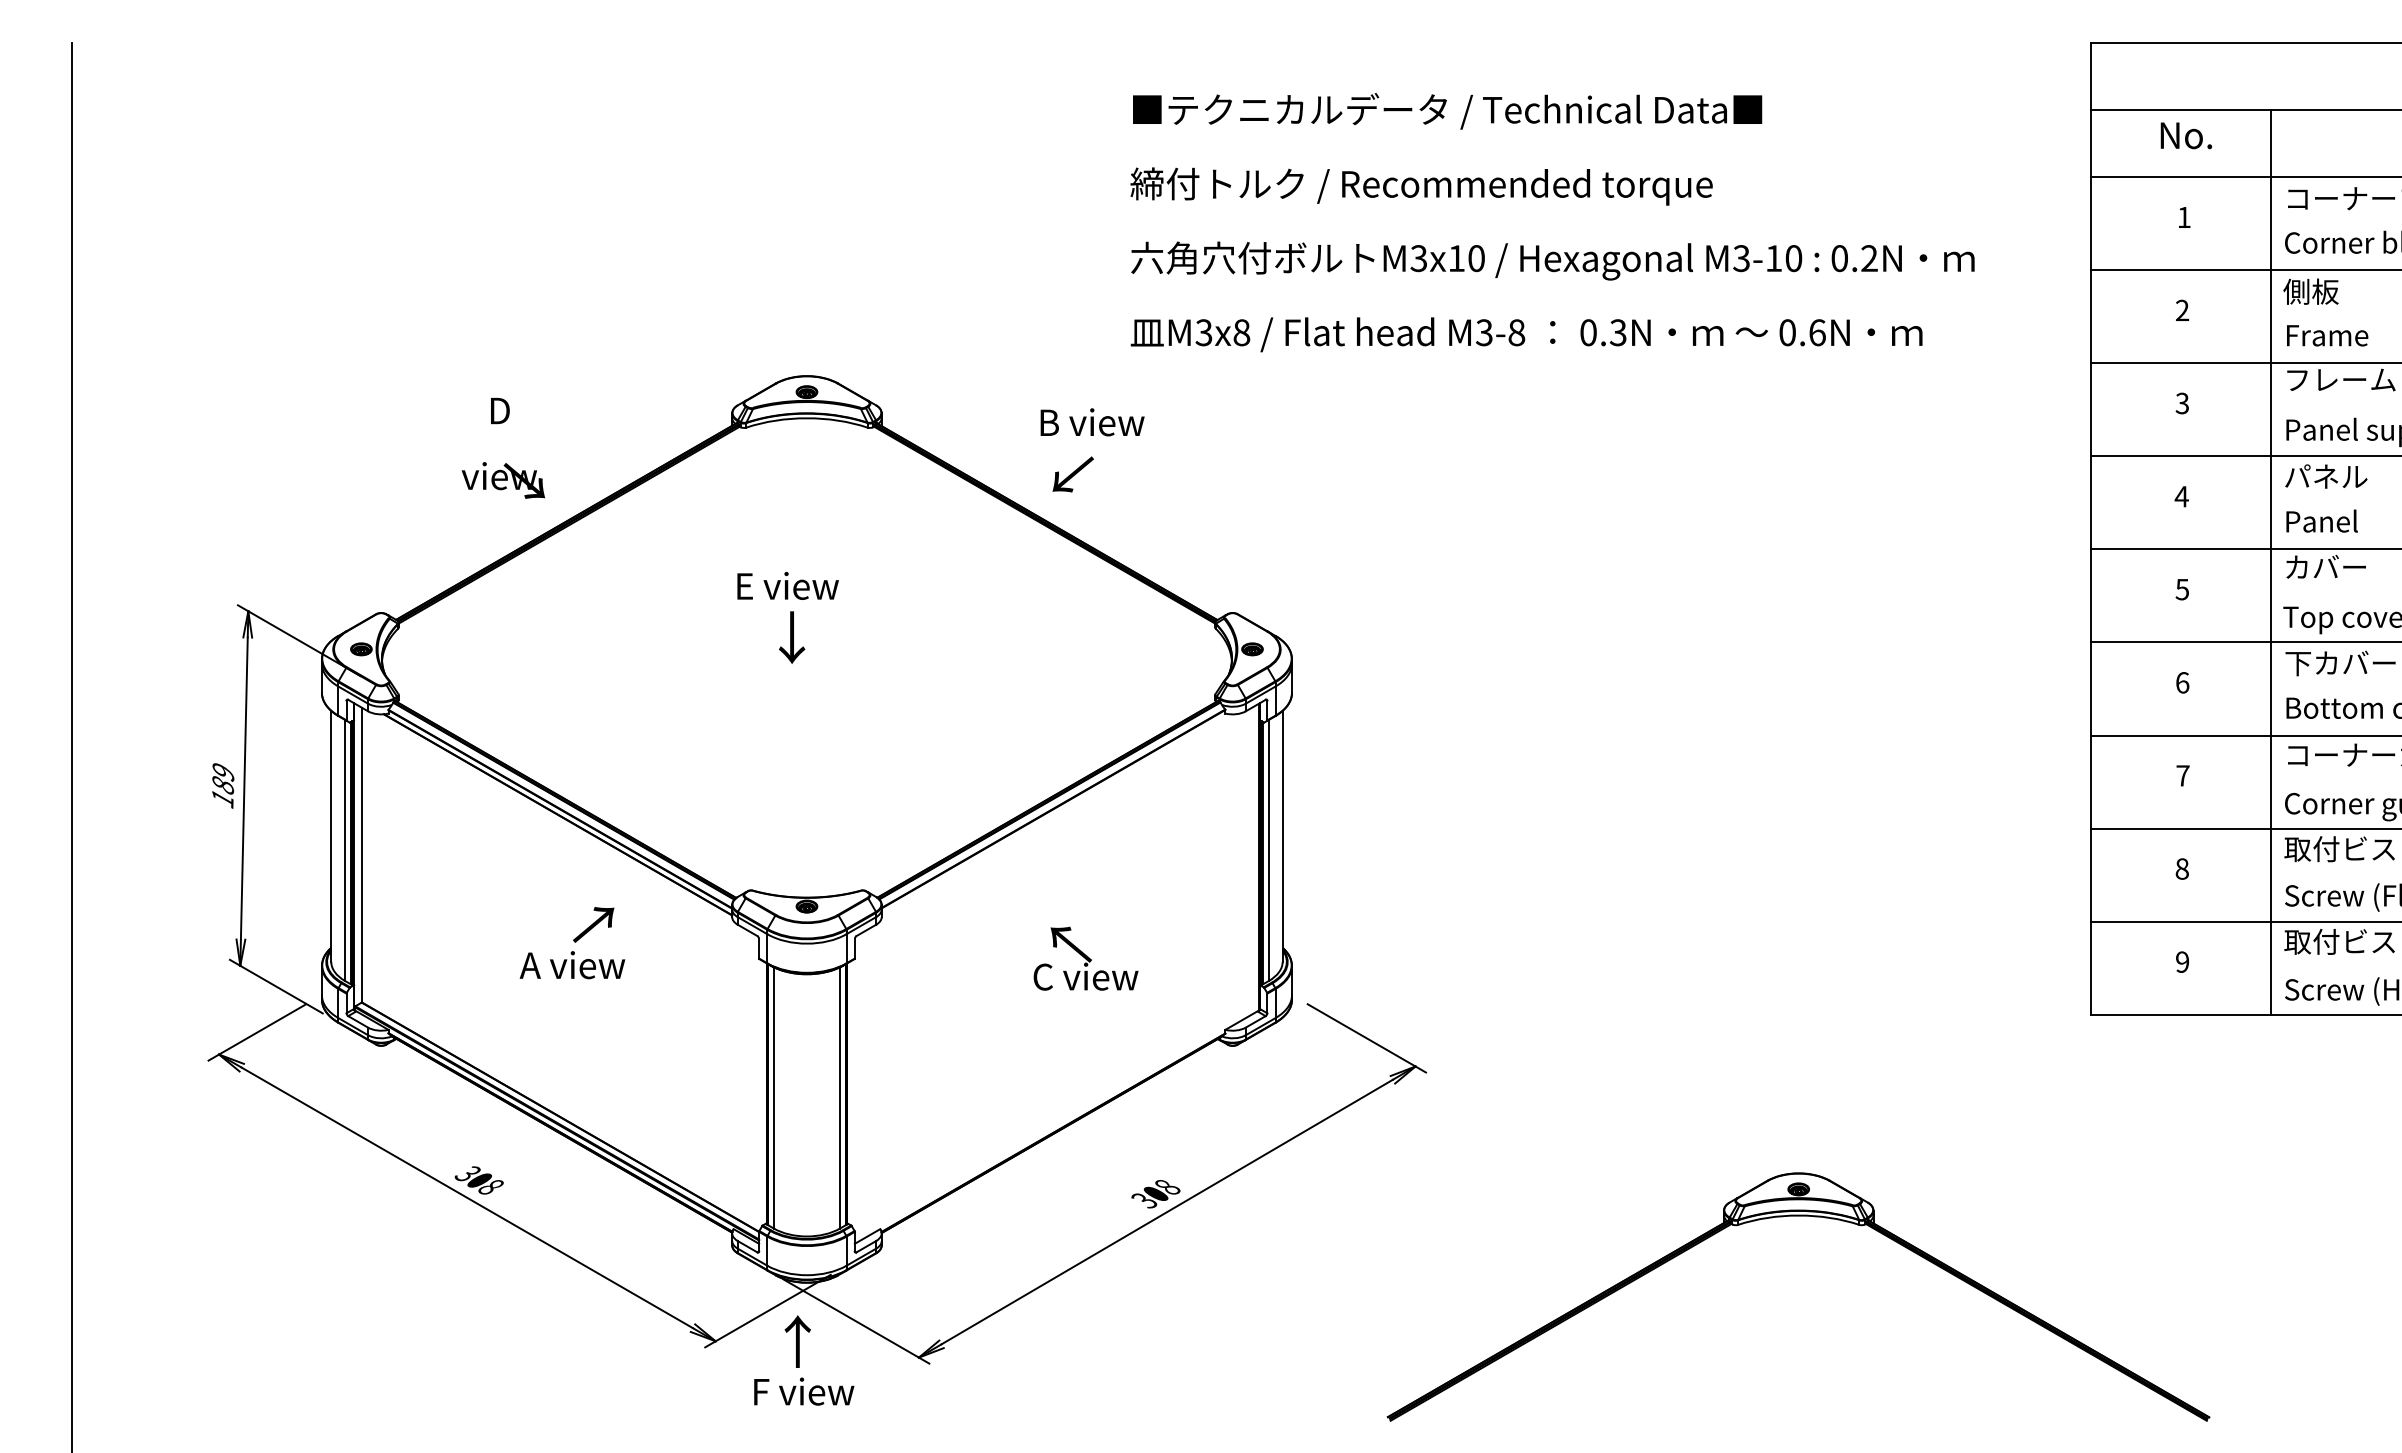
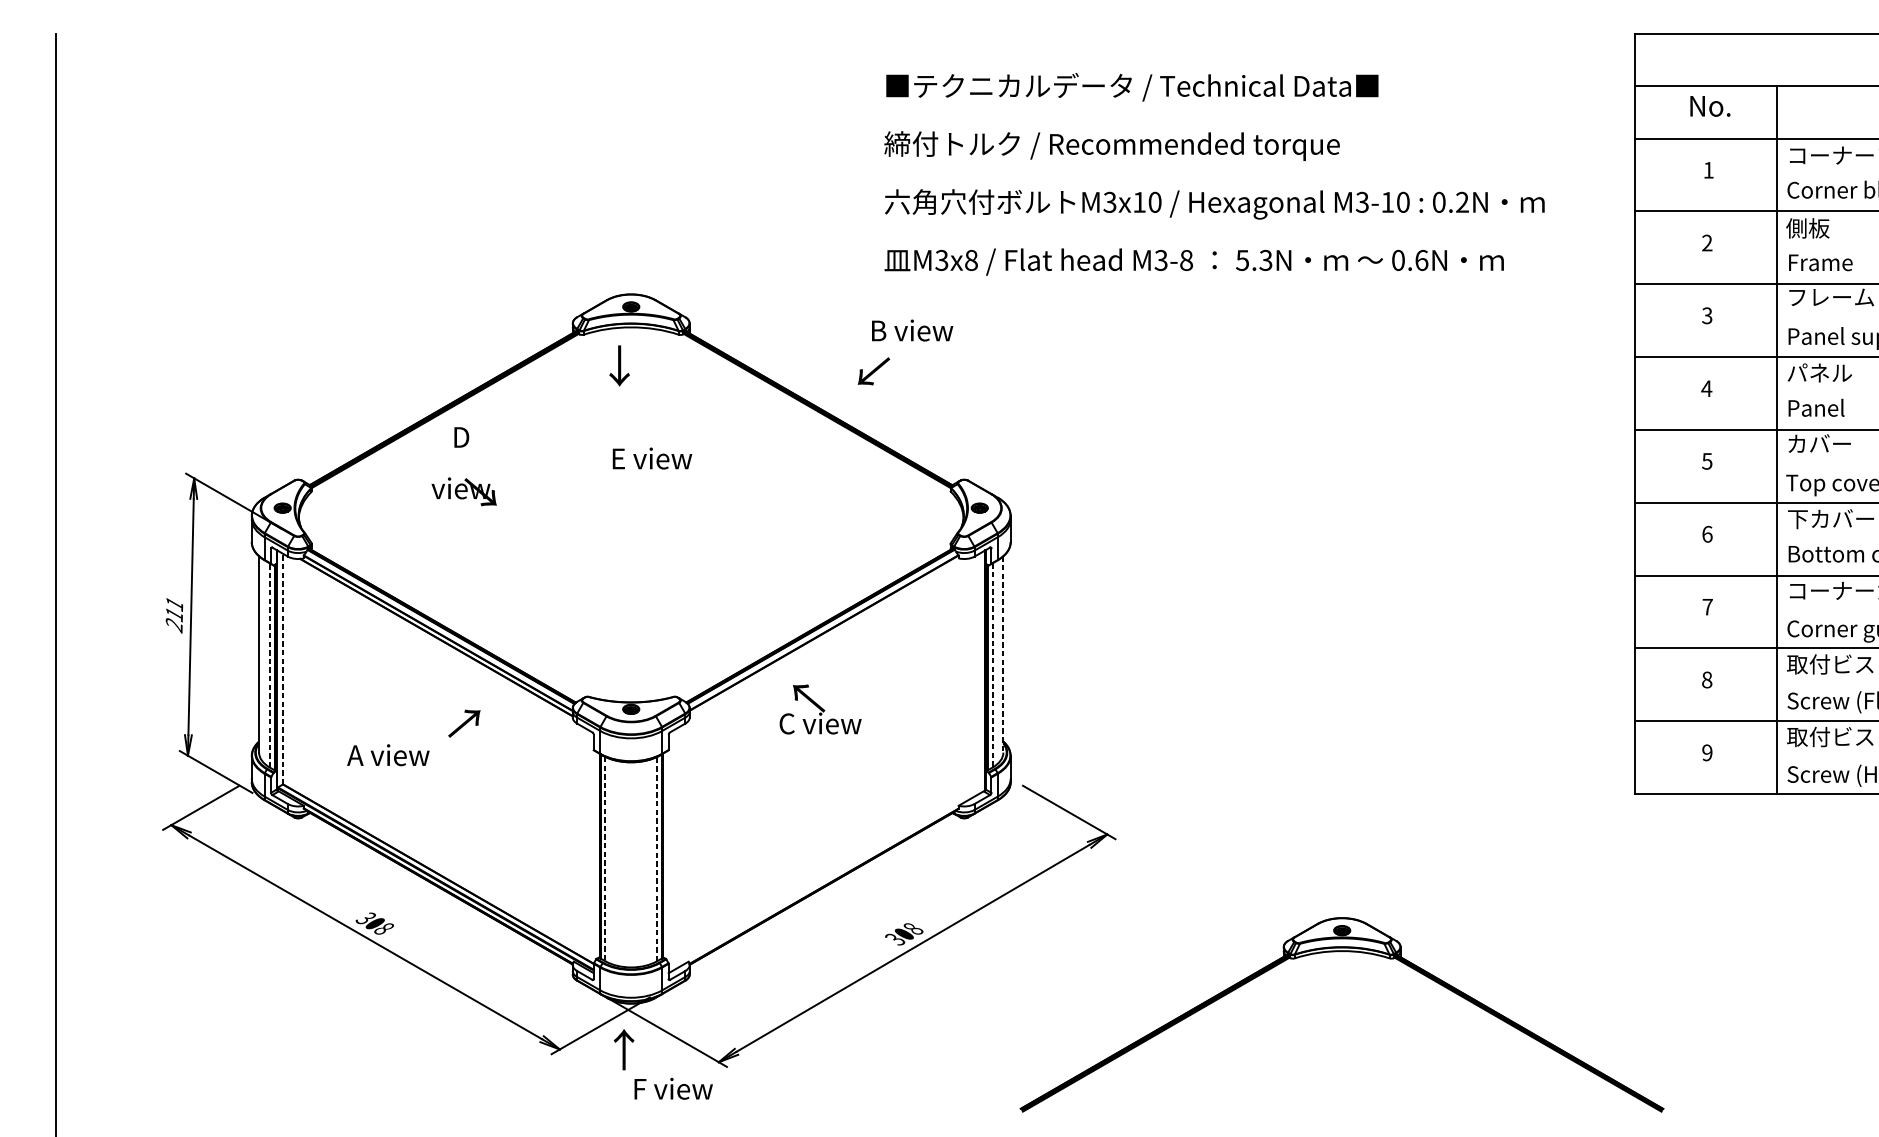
text: (1588, 332) -> (1242, 260), 0.3N -> 5.3N
text: (1092, 422) -> (912, 330), moved
text: (502, 448) -> (463, 466), moved
text: (1072, 474) -> (873, 371), moved
text: (787, 585) -> (652, 458), moved
text: (792, 637) -> (619, 365), moved
text: (223, 786) -> (174, 615), 189 -> 211
line: (1282, 836) -> (1003, 654), solid -> dashed
line: (344, 850) -> (269, 665), solid -> dashed
line: (1269, 850) -> (993, 665), solid -> dashed
line: (362, 854) -> (283, 668), solid -> dashed
text: (1085, 958) -> (820, 709), moved
text: (572, 965) -> (388, 755), moved
line: (773, 1097) -> (605, 858), solid -> dashed
line: (839, 1097) -> (656, 858), solid -> dashed
part: (1798, 1216) -> (1341, 951), moved
text: (804, 1391) -> (673, 1088), moved

